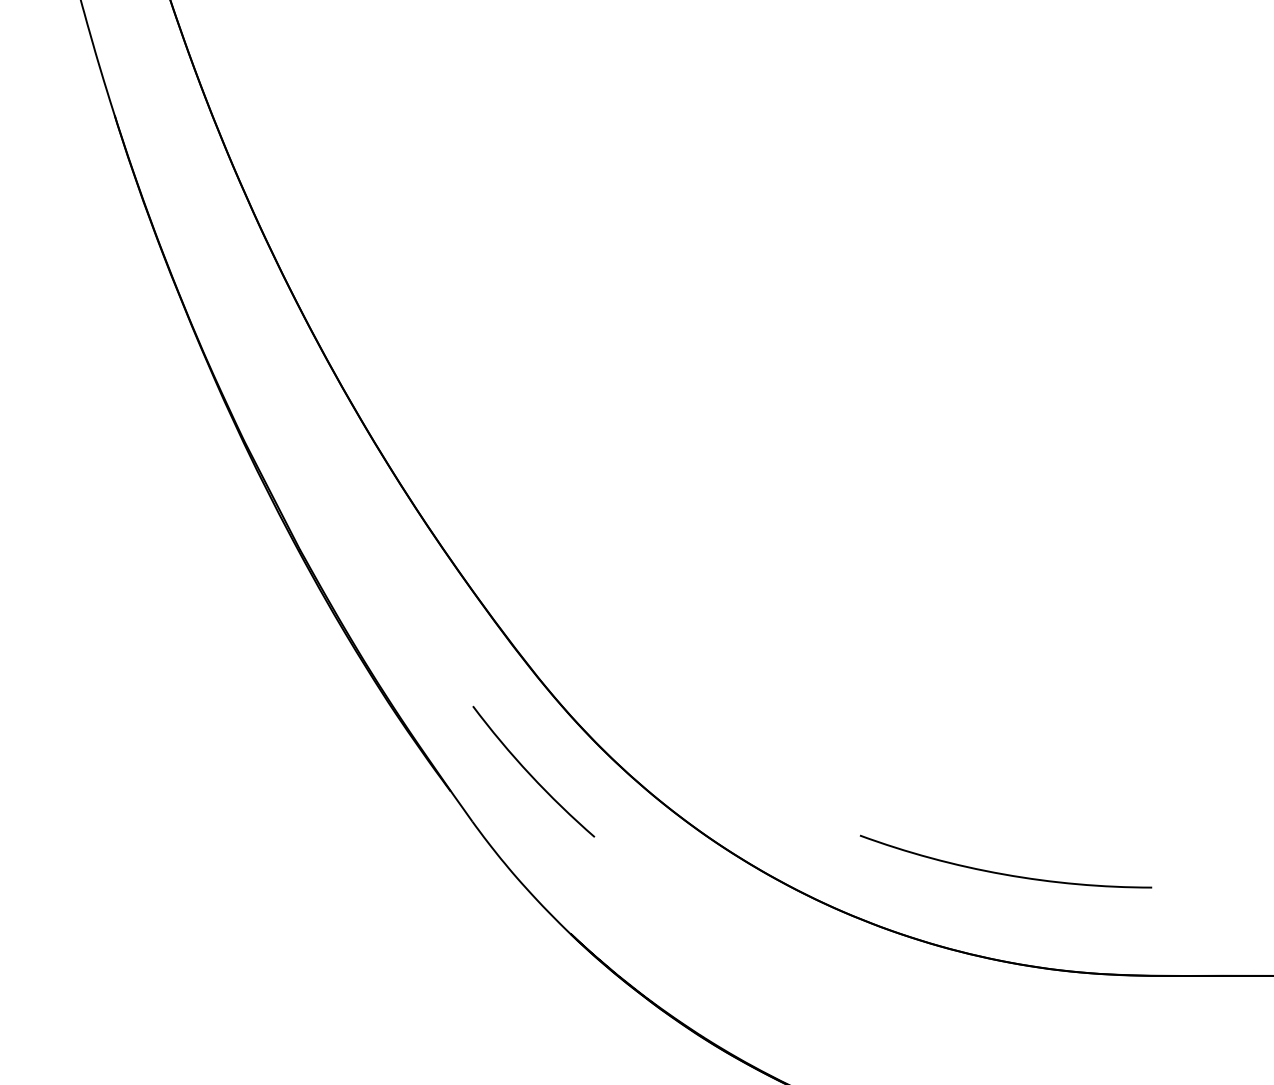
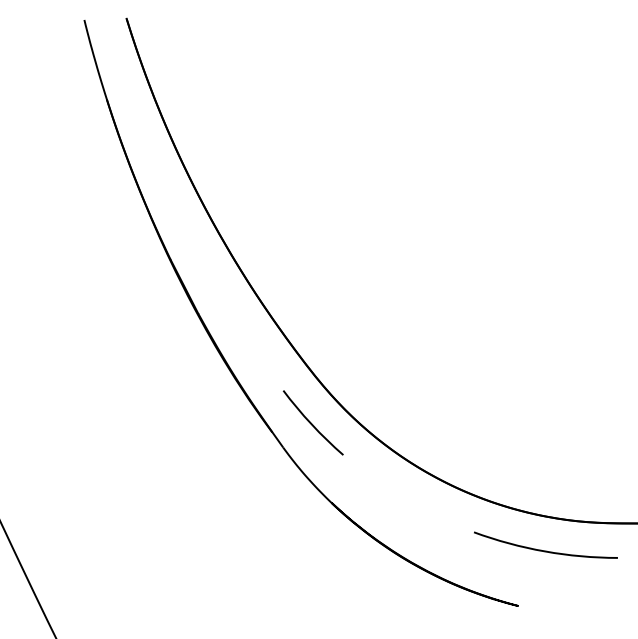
arc: (1005, 872) -> (545, 550), moved

